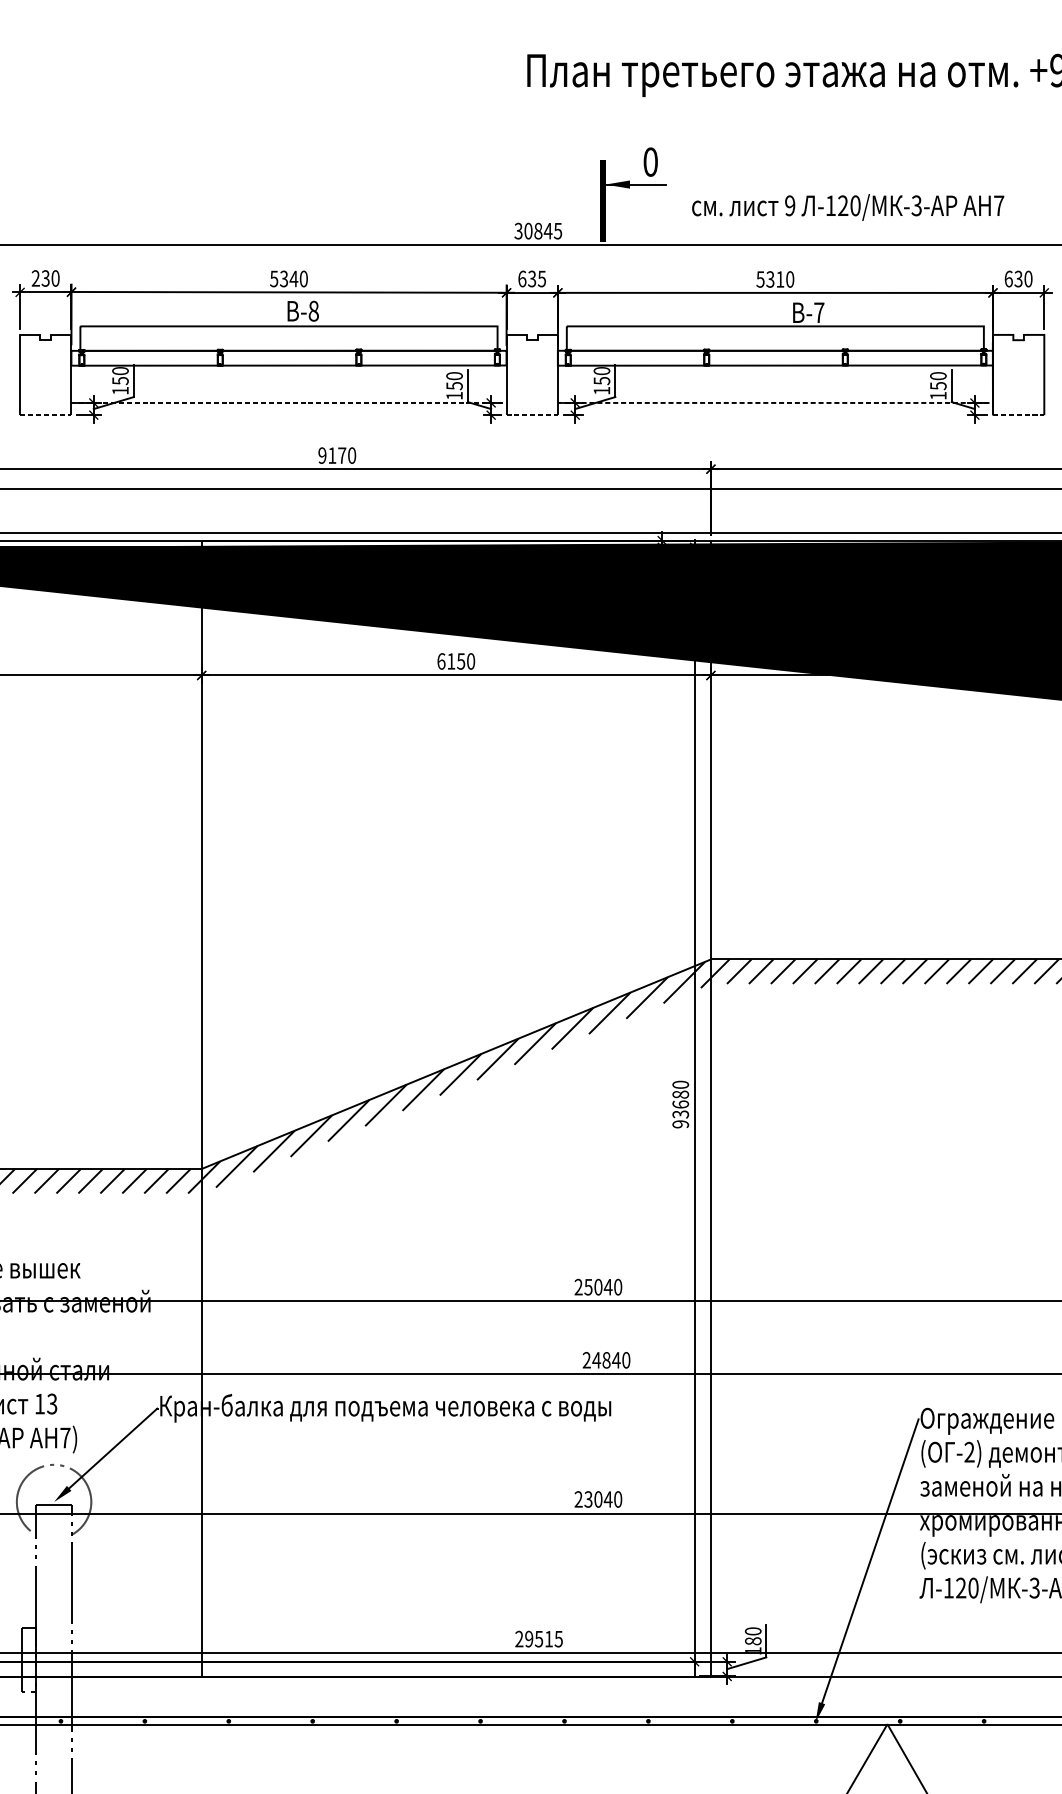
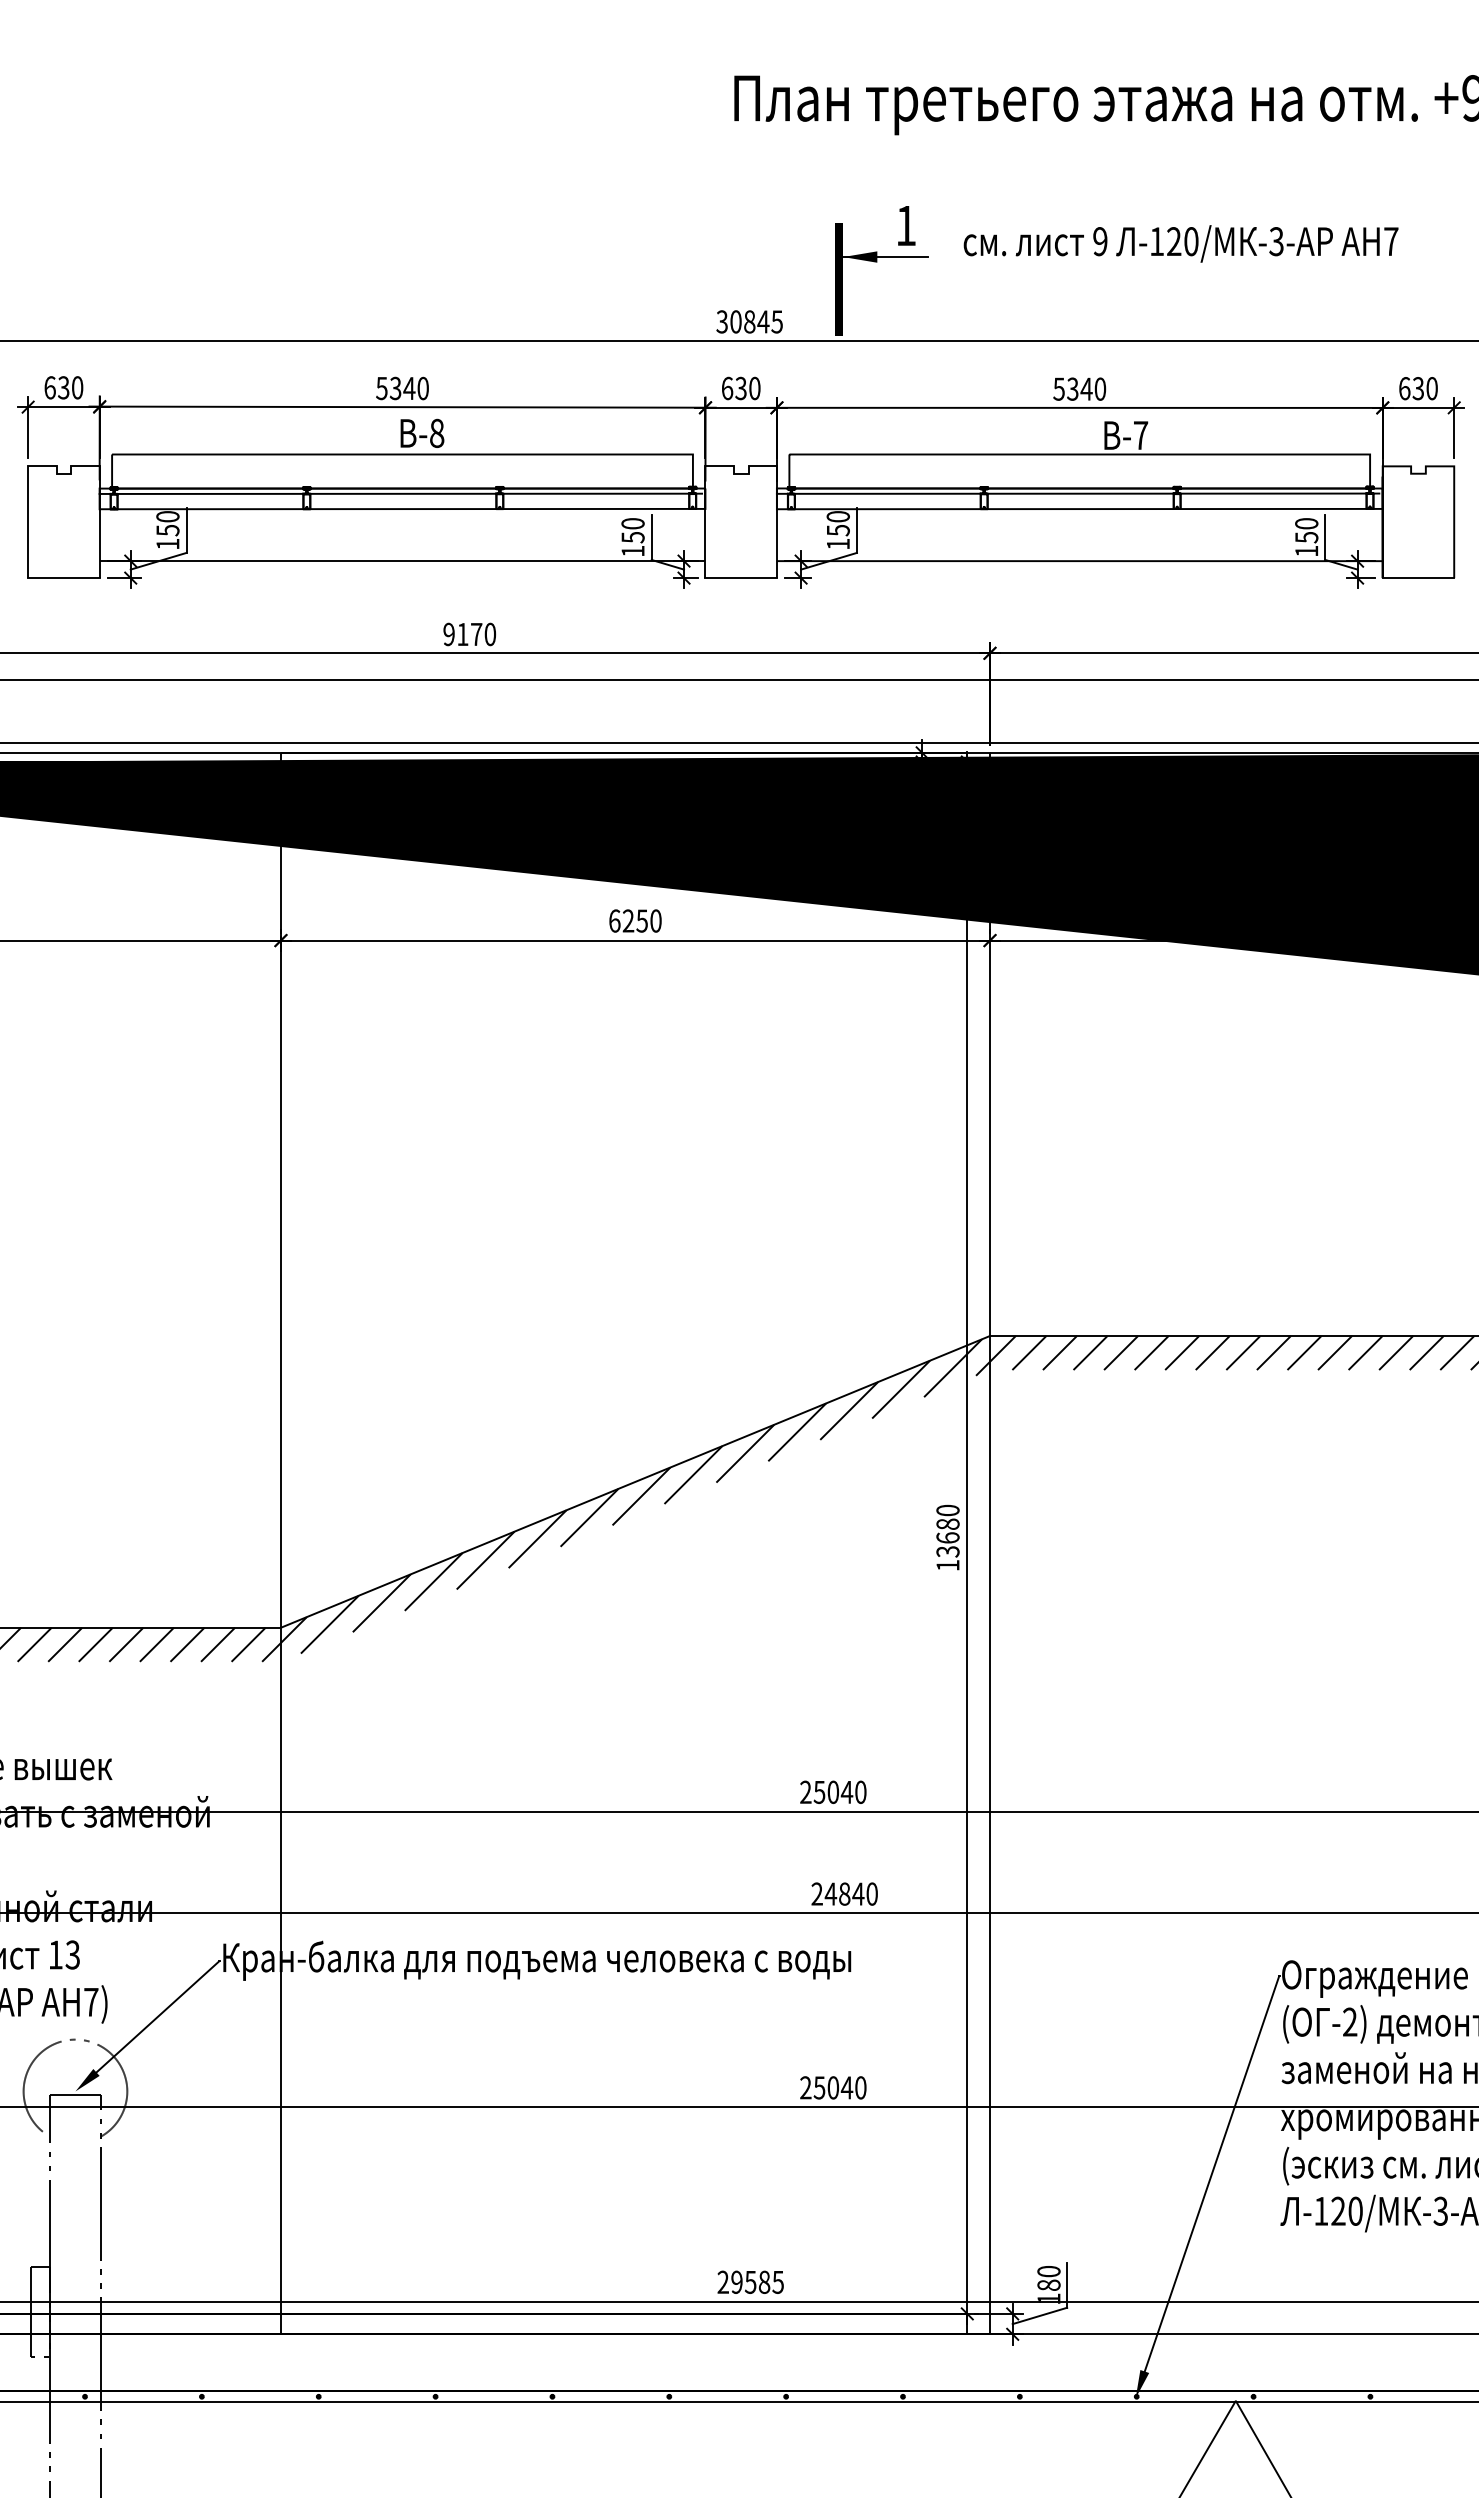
text: (650, 161) -> (906, 225), 0 -> 1
text: (847, 207) -> (1180, 243), moved
text: (35, 278) -> (49, 387), 230 -> 630
text: (541, 278) -> (754, 388), 635 -> 630
text: (780, 278) -> (1086, 388), 5310 -> 5340
line: (287, 354) -> (400, 493), added
line: (773, 354) -> (1077, 493), added
line: (288, 403) -> (402, 561), dashed -> solid
line: (775, 403) -> (1079, 561), dashed -> solid
line: (45, 415) -> (63, 578), dashed -> solid
line: (532, 415) -> (741, 578), dashed -> solid
line: (1018, 415) -> (1418, 578), dashed -> solid
text: (451, 661) -> (628, 920), 6150 -> 6250
text: (680, 1124) -> (947, 1565), 93680 -> 13680
text: (588, 1499) -> (819, 2087), 23040 -> 25040
text: (548, 1638) -> (764, 2281), 29515 -> 29585

